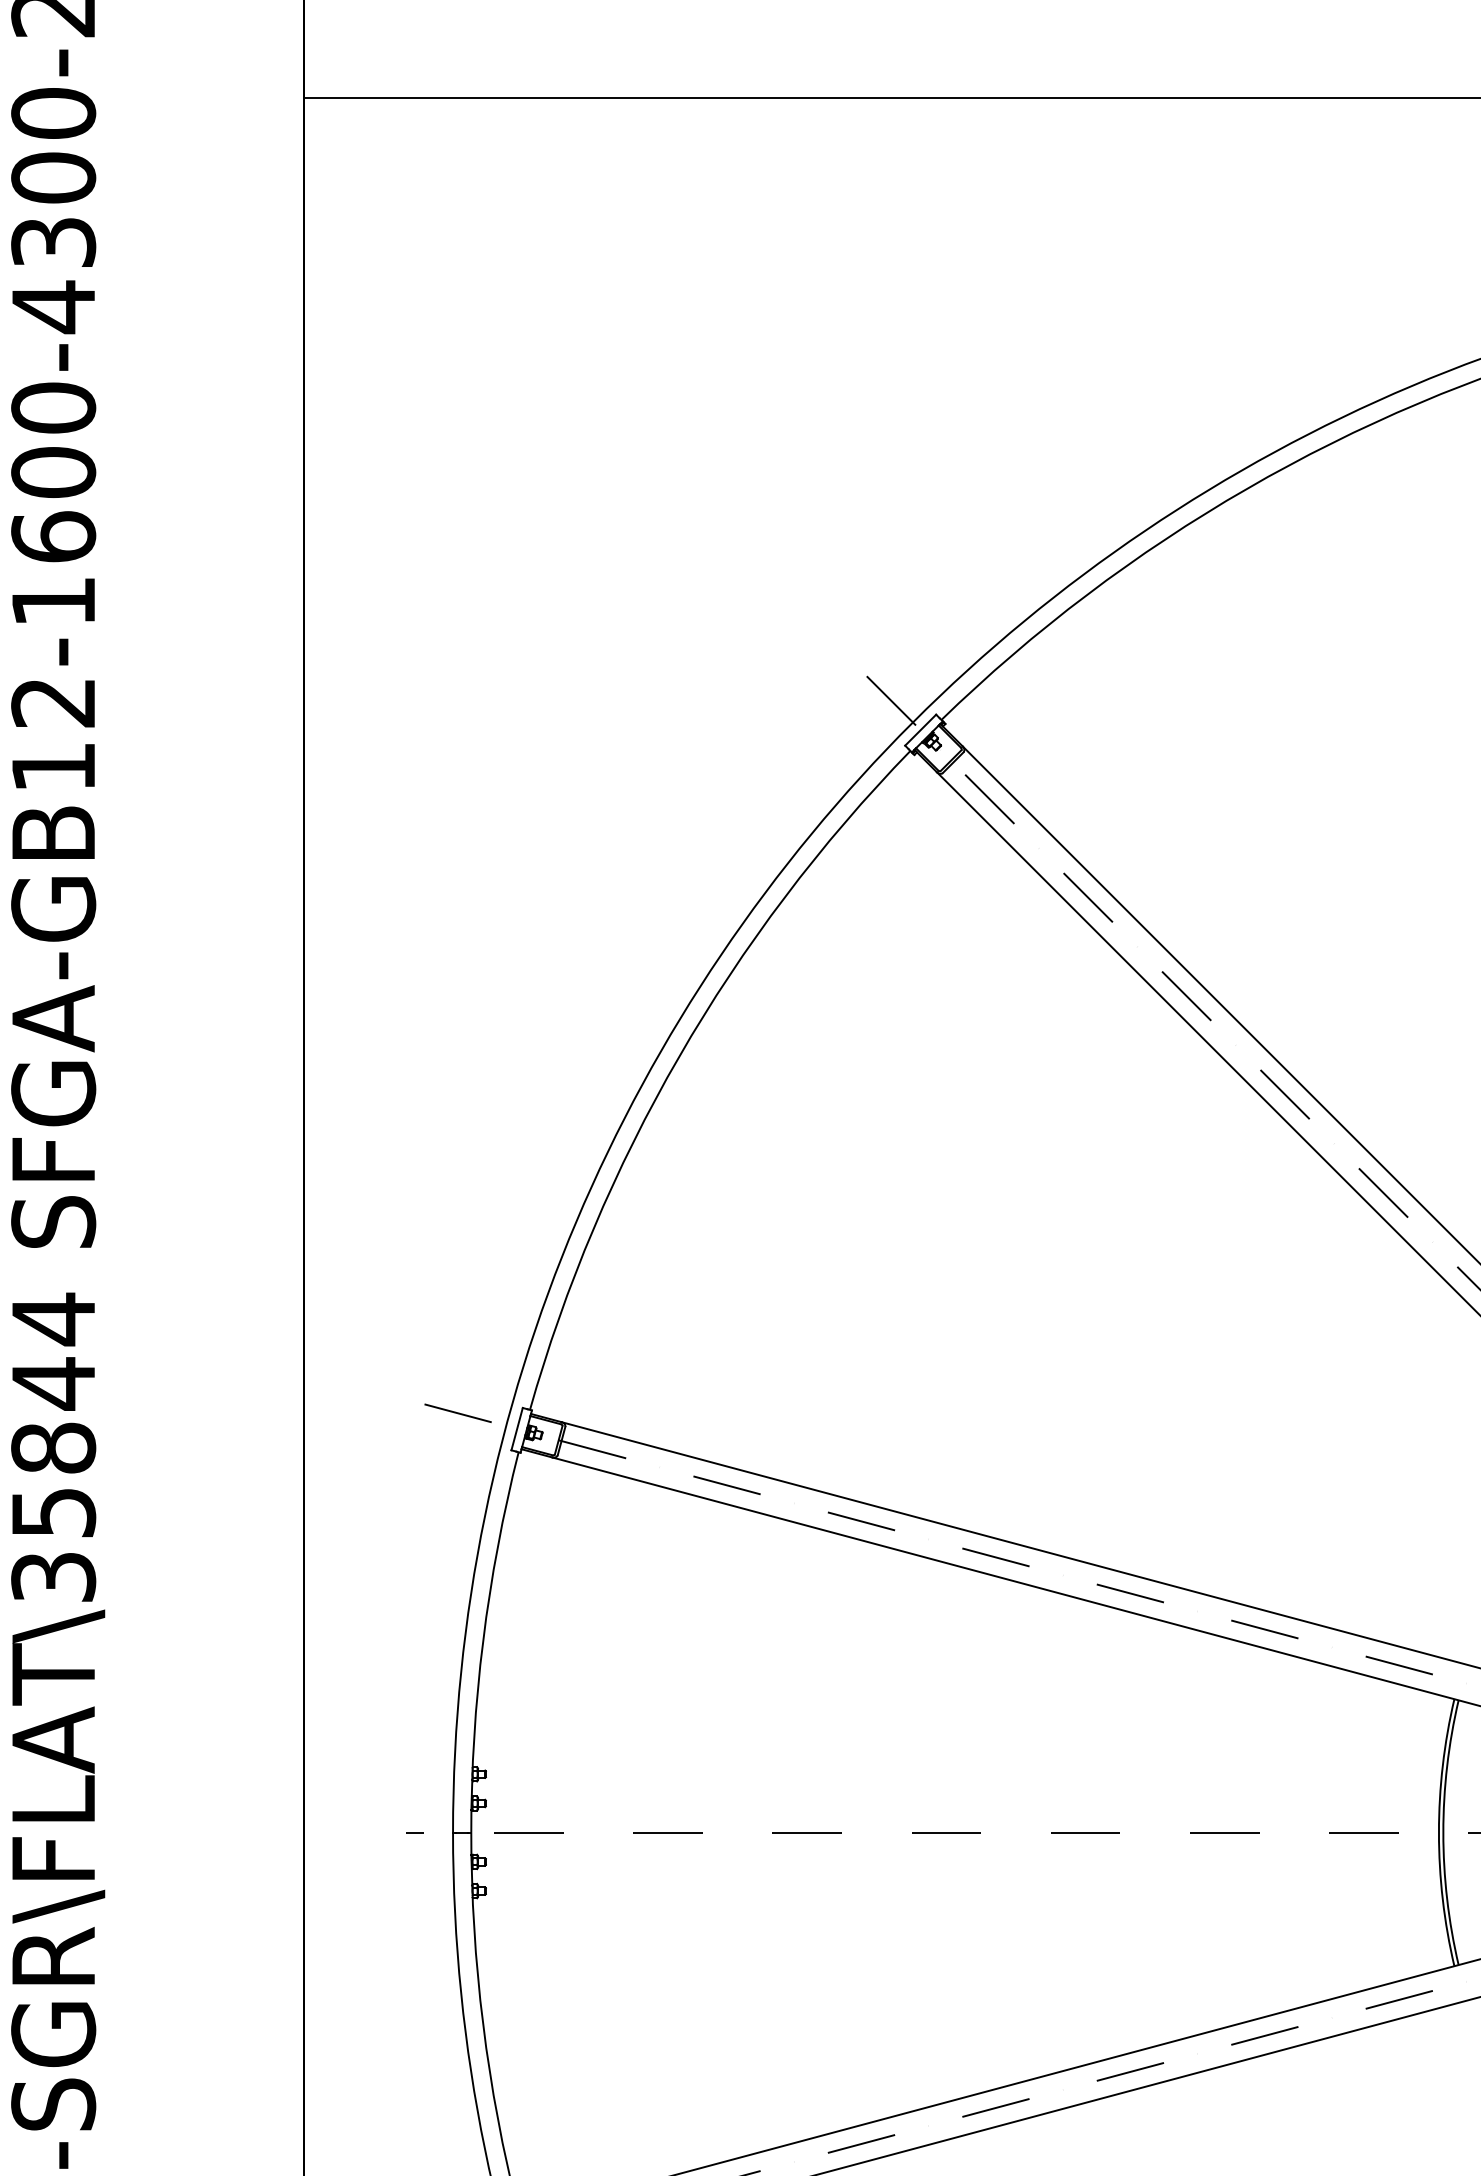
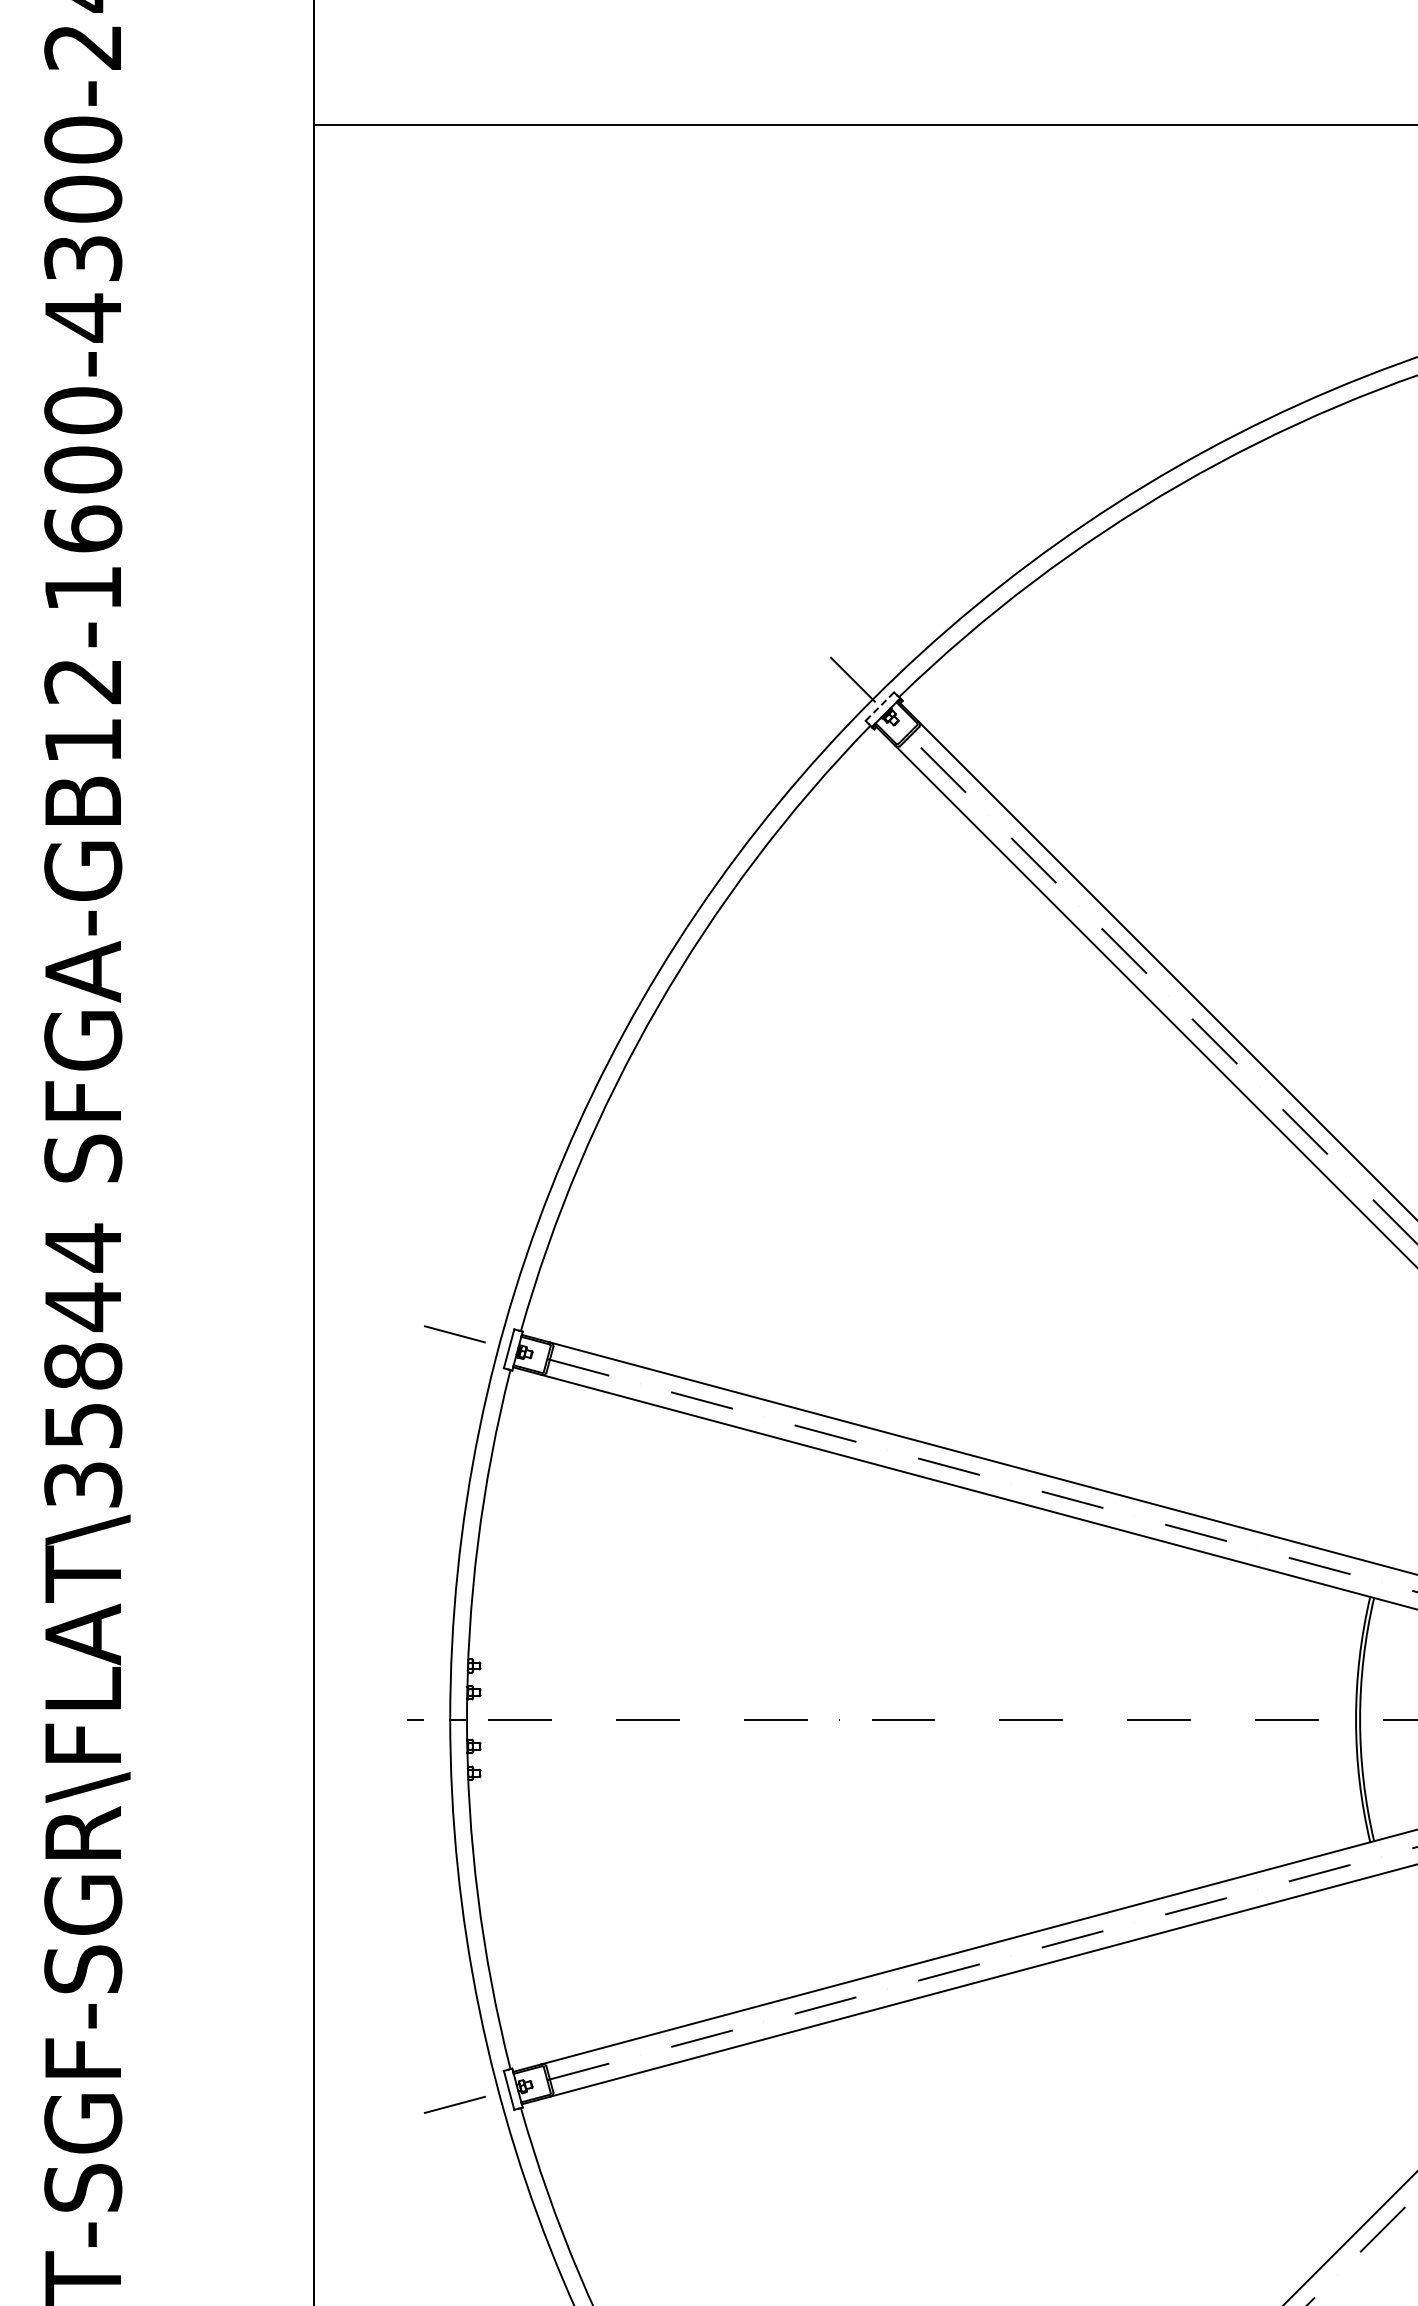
line: (920, 730) -> (879, 706), solid -> dashed

